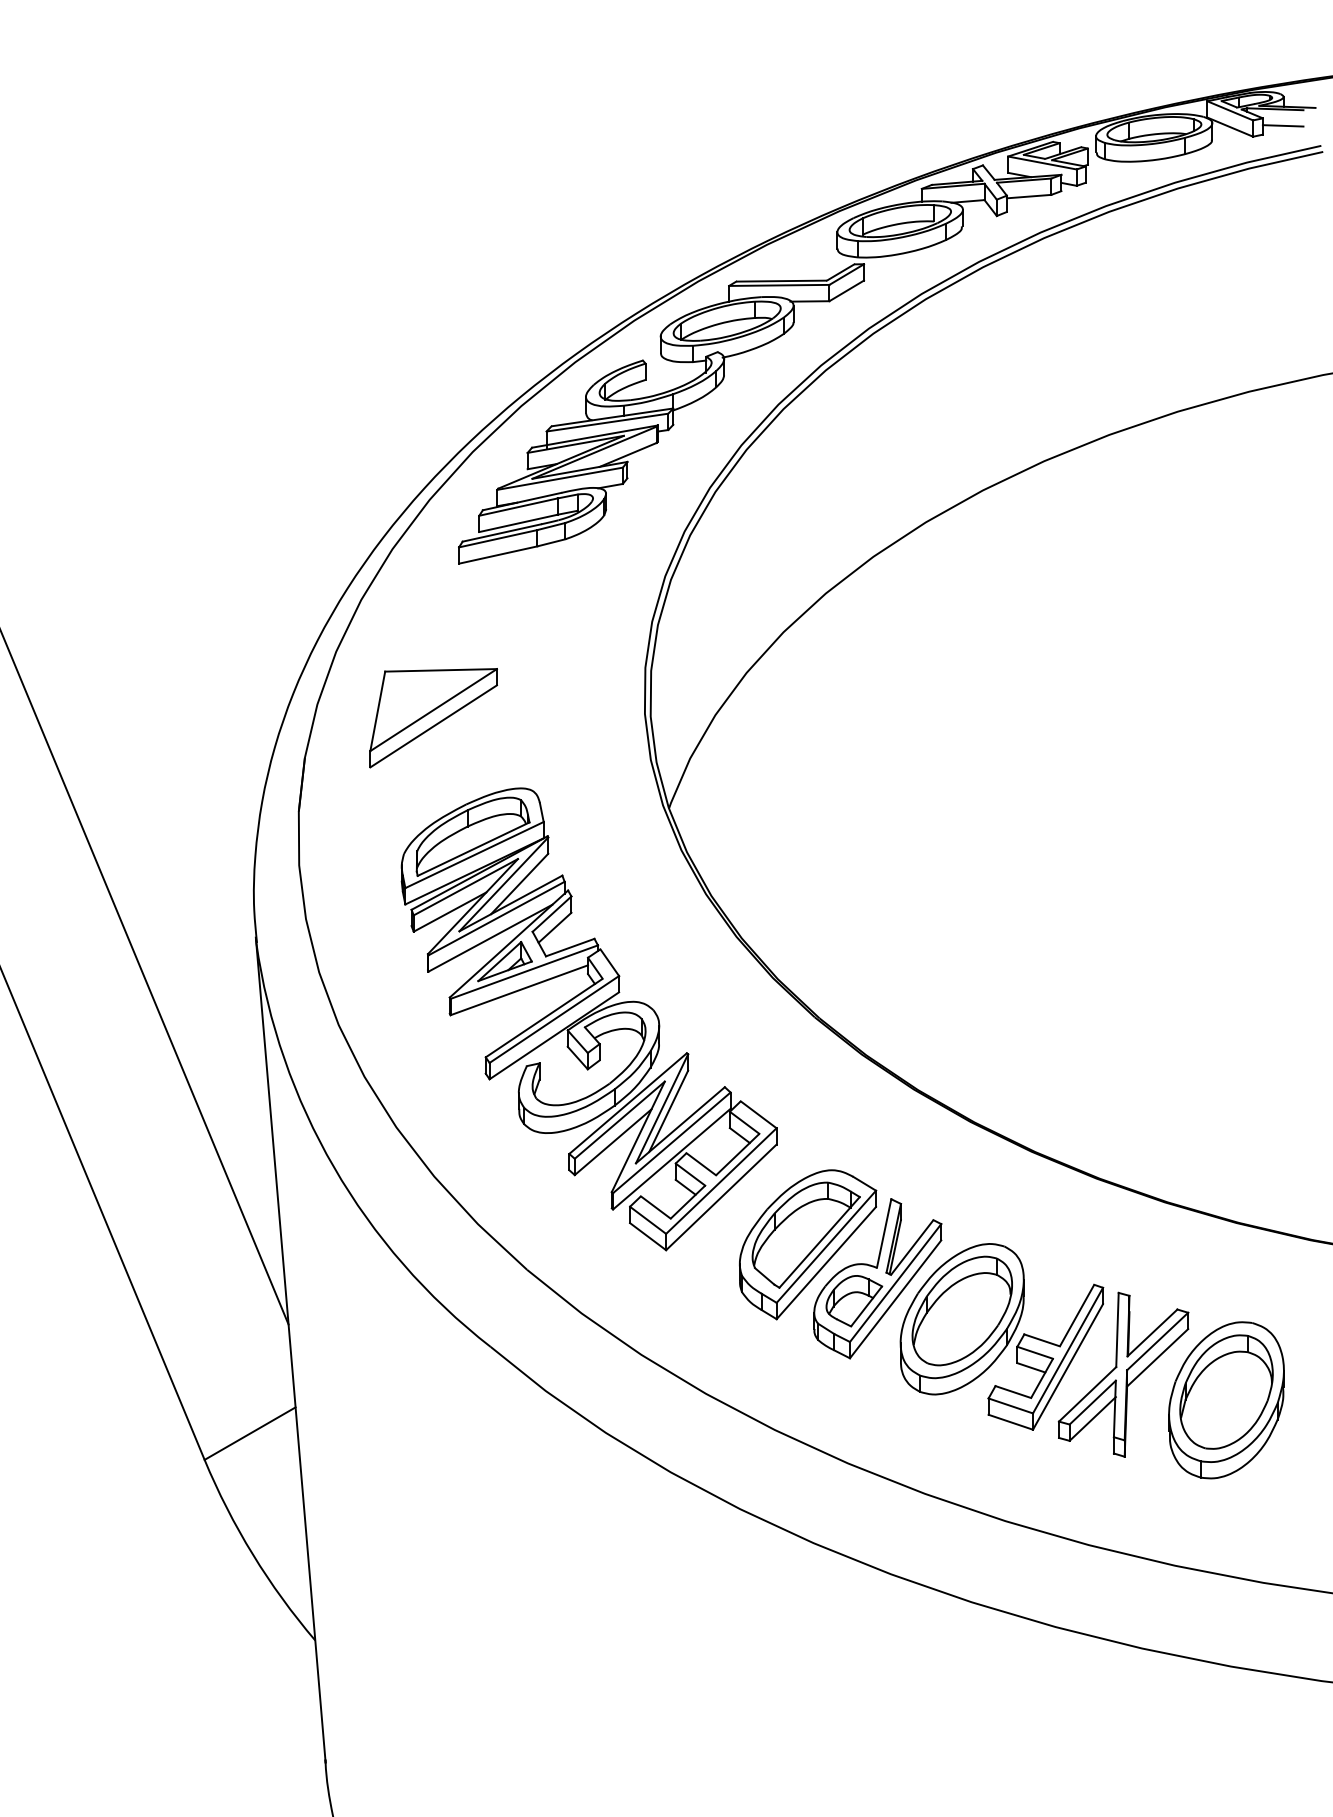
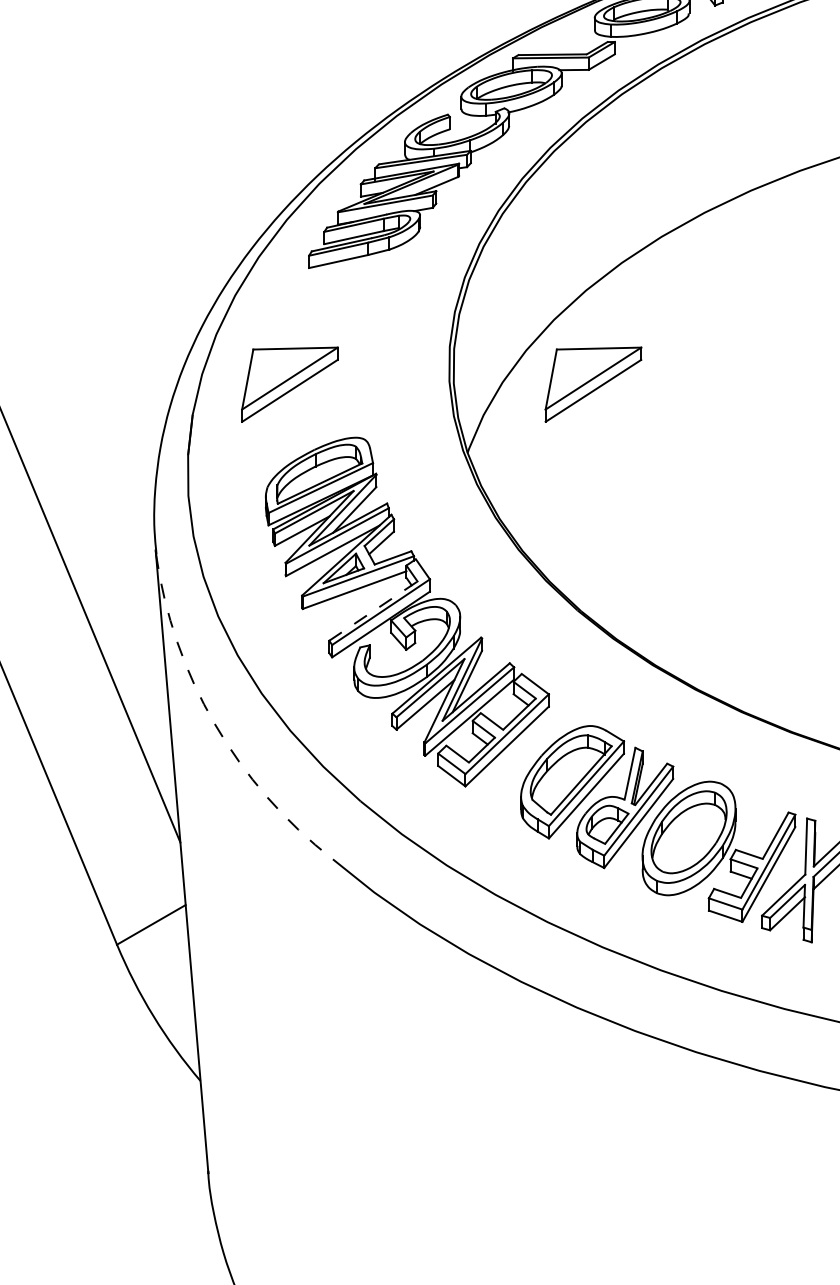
part: (835, 718) -> (593, 384), added
line: (544, 1017) -> (373, 610), solid -> dashed
arc: (334, 1167) -> (215, 723), solid -> dashed

